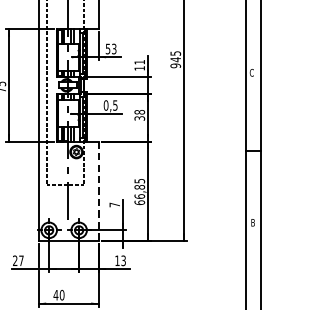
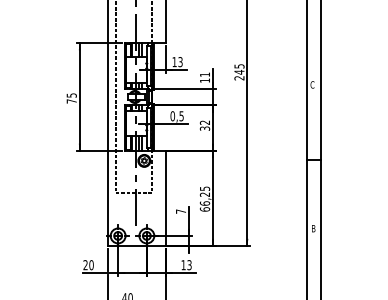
text: (107, 49) -> (174, 62), 53 -> 13
text: (175, 66) -> (239, 78), 945 -> 245
text: (140, 112) -> (205, 122), 38 -> 32
text: (140, 187) -> (205, 194), 66,85 -> 66,25
line: (98, 191) -> (165, 198), dashed -> solid
text: (21, 261) -> (91, 265), 27 -> 20

